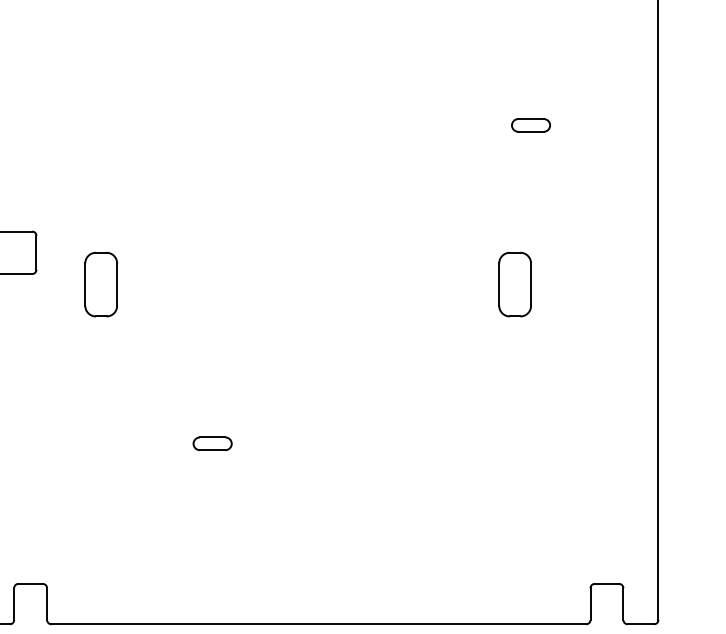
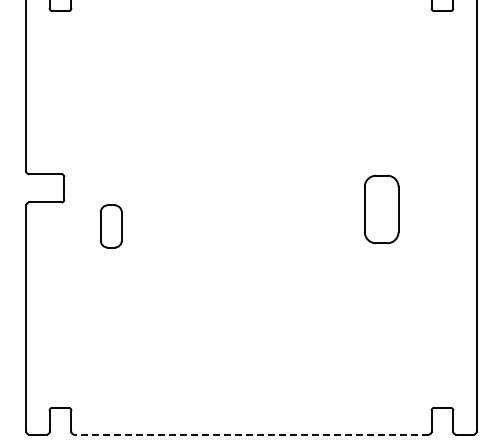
part: (530, 124) -> (391, 103), removed
part: (100, 284) -> (110, 226), moved
part: (514, 284) -> (381, 209), size x1.6
part: (211, 443) -> (180, 314), removed
line: (318, 624) -> (251, 434), solid -> dashed

